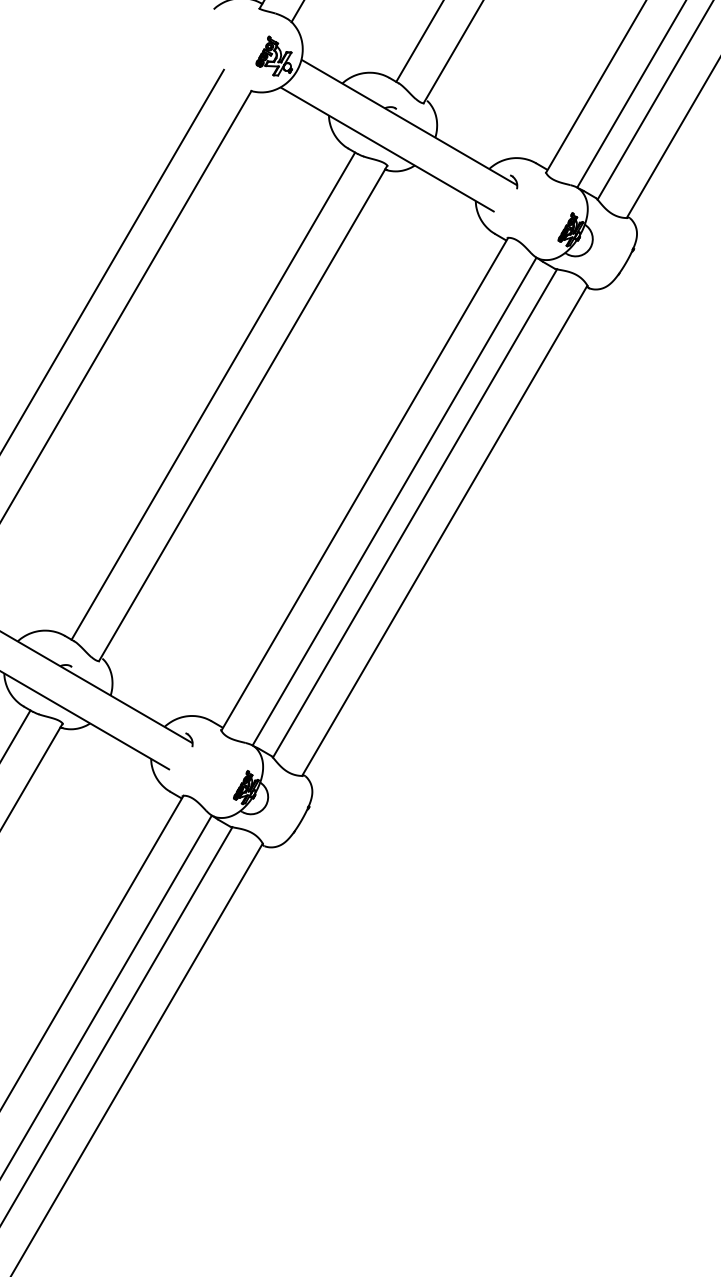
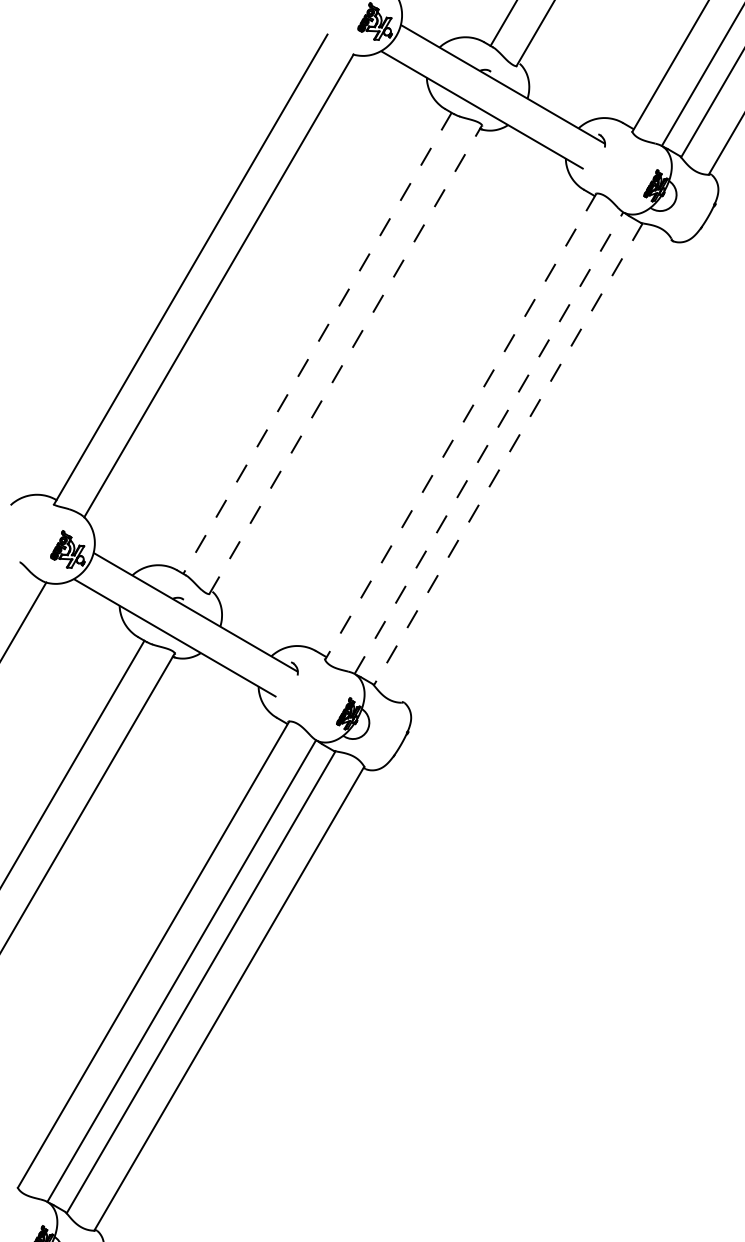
line: (213, 396) -> (317, 343), solid -> dashed
line: (242, 413) -> (345, 359), solid -> dashed
line: (364, 484) -> (460, 426), solid -> dashed
line: (395, 500) -> (489, 442), solid -> dashed
line: (415, 513) -> (508, 454), solid -> dashed
line: (444, 530) -> (536, 470), removed

